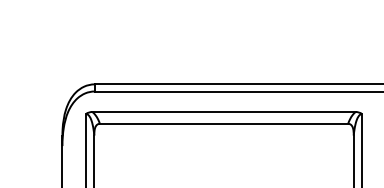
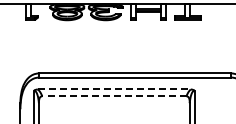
line: (224, 112) -> (114, 89), solid -> dashed
line: (222, 124) -> (113, 96), solid -> dashed

